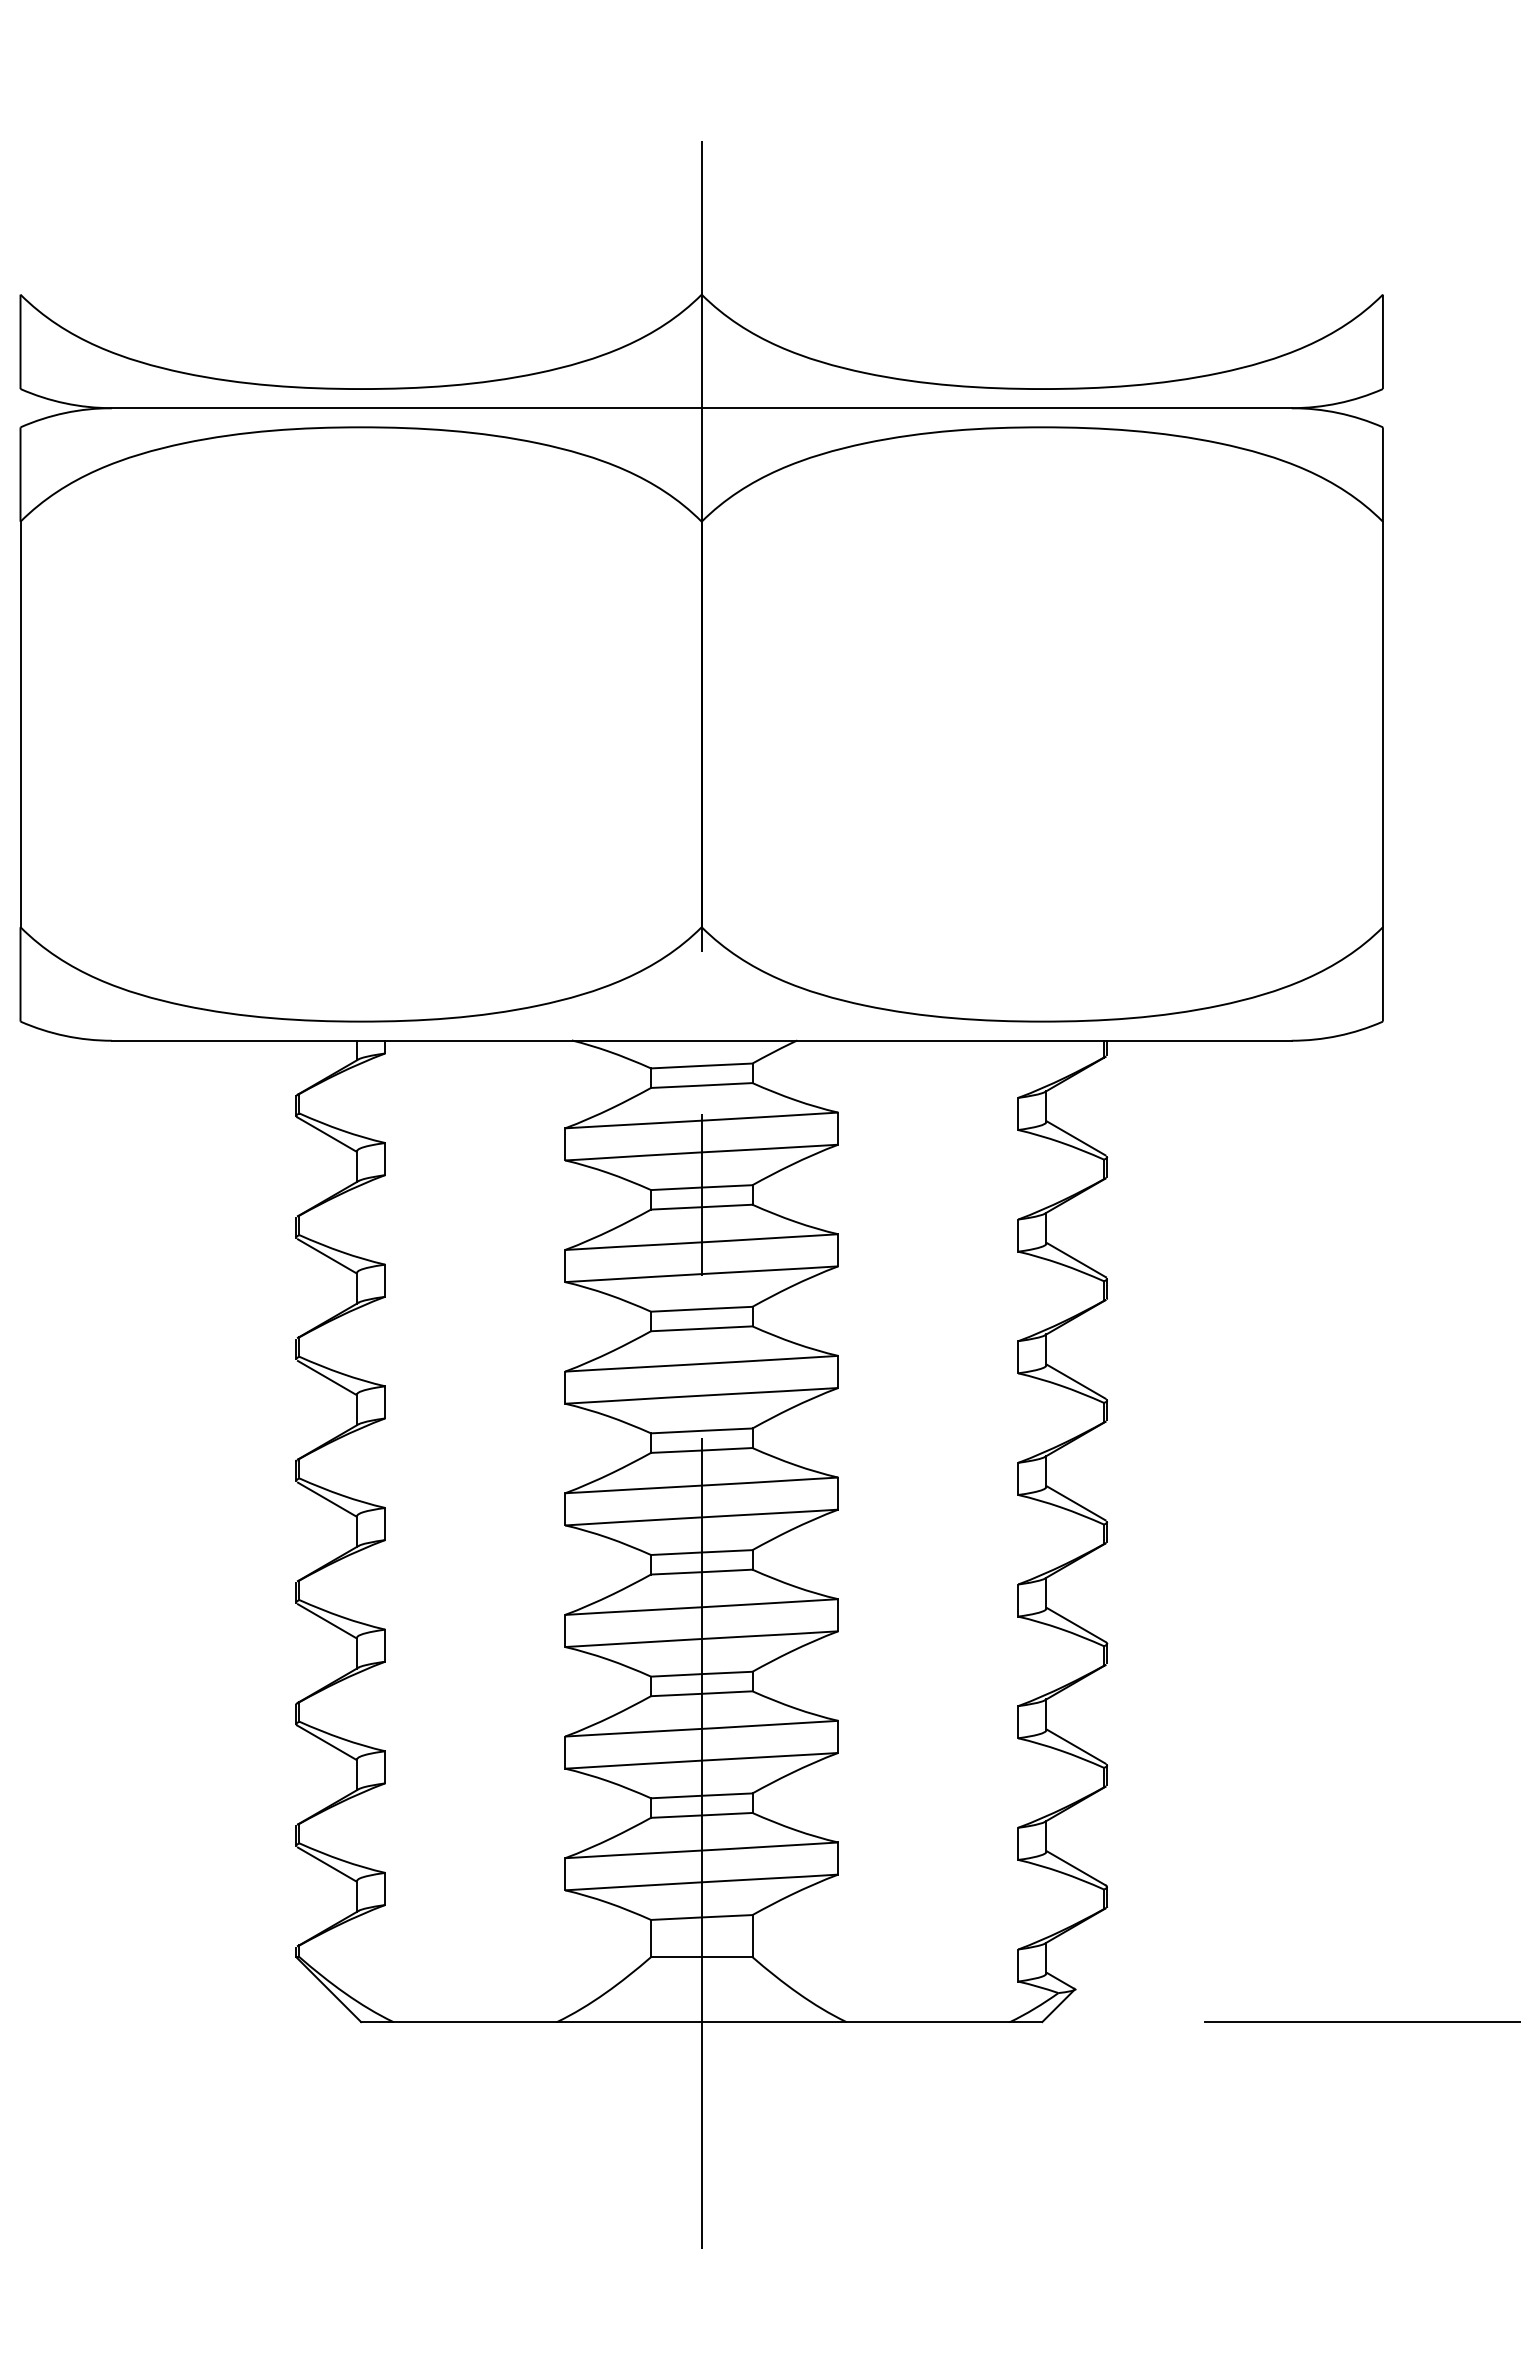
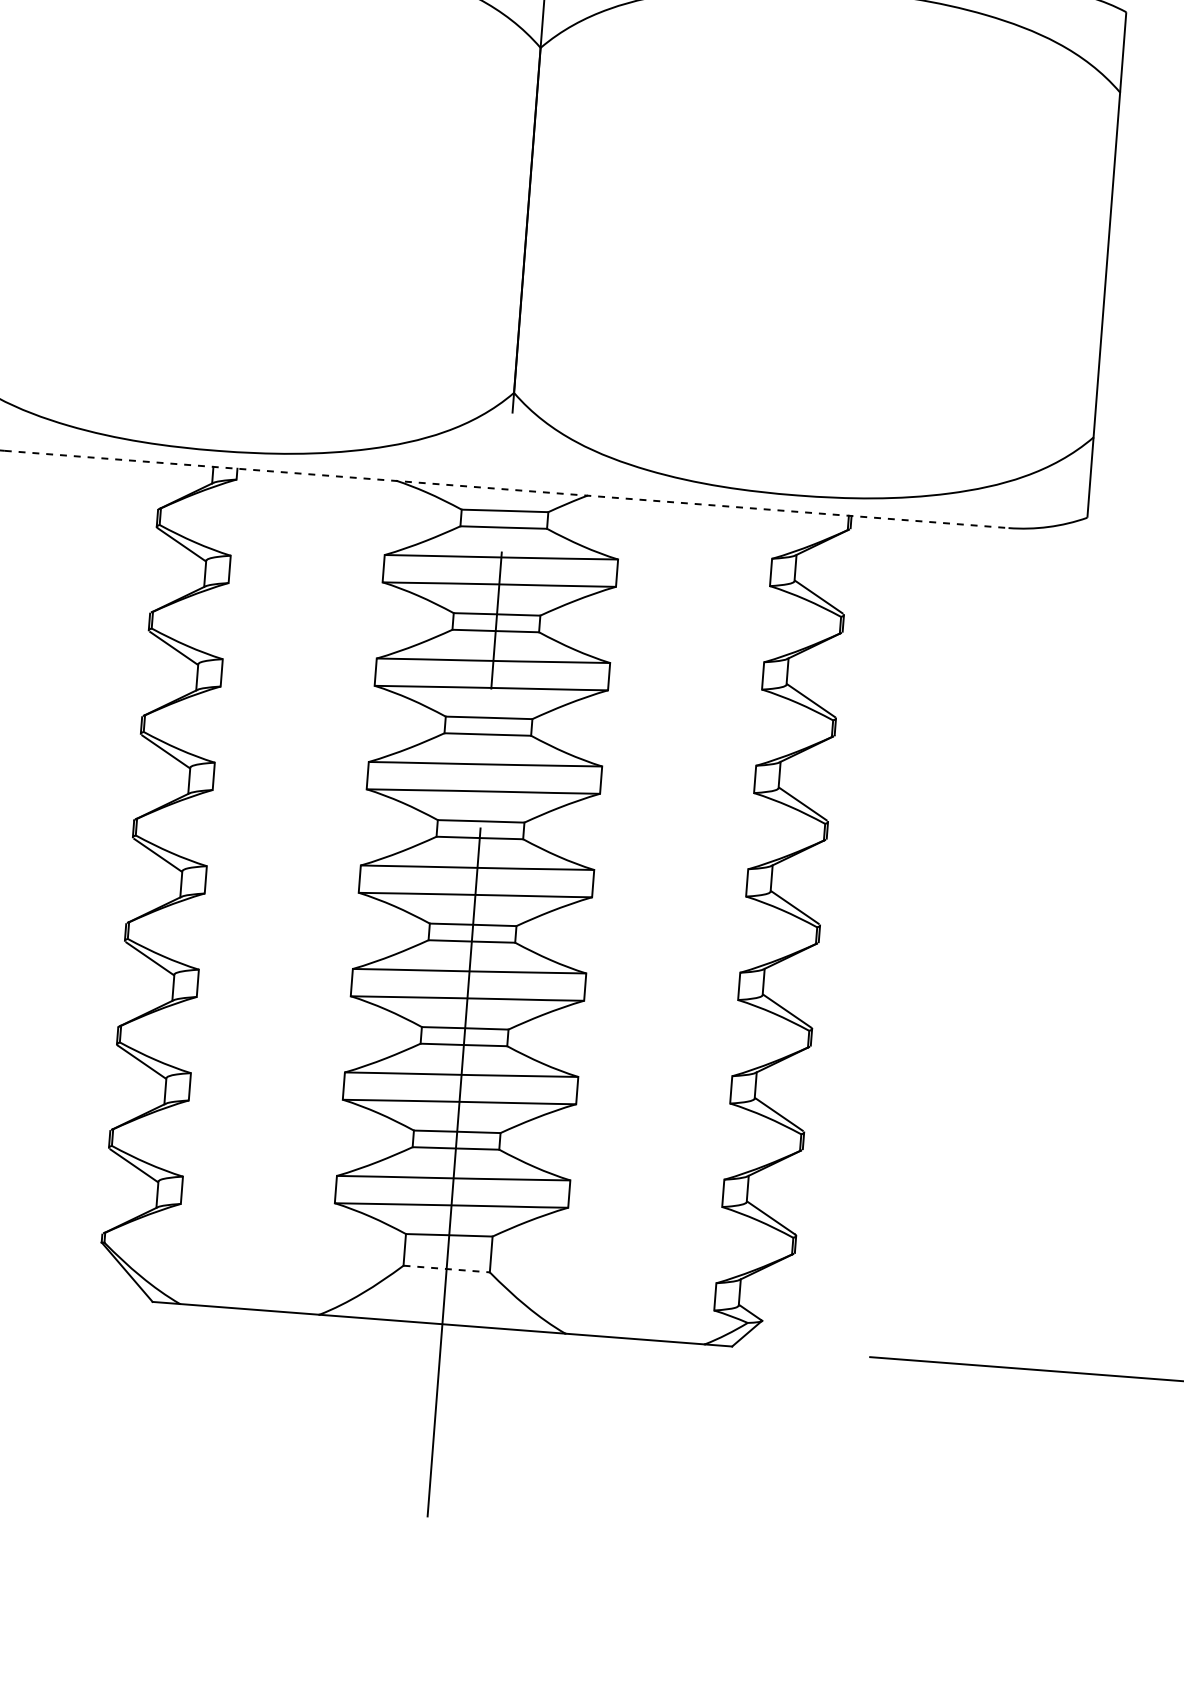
line: (701, 1040) -> (506, 489), solid -> dashed
line: (701, 1957) -> (446, 1269), solid -> dashed

